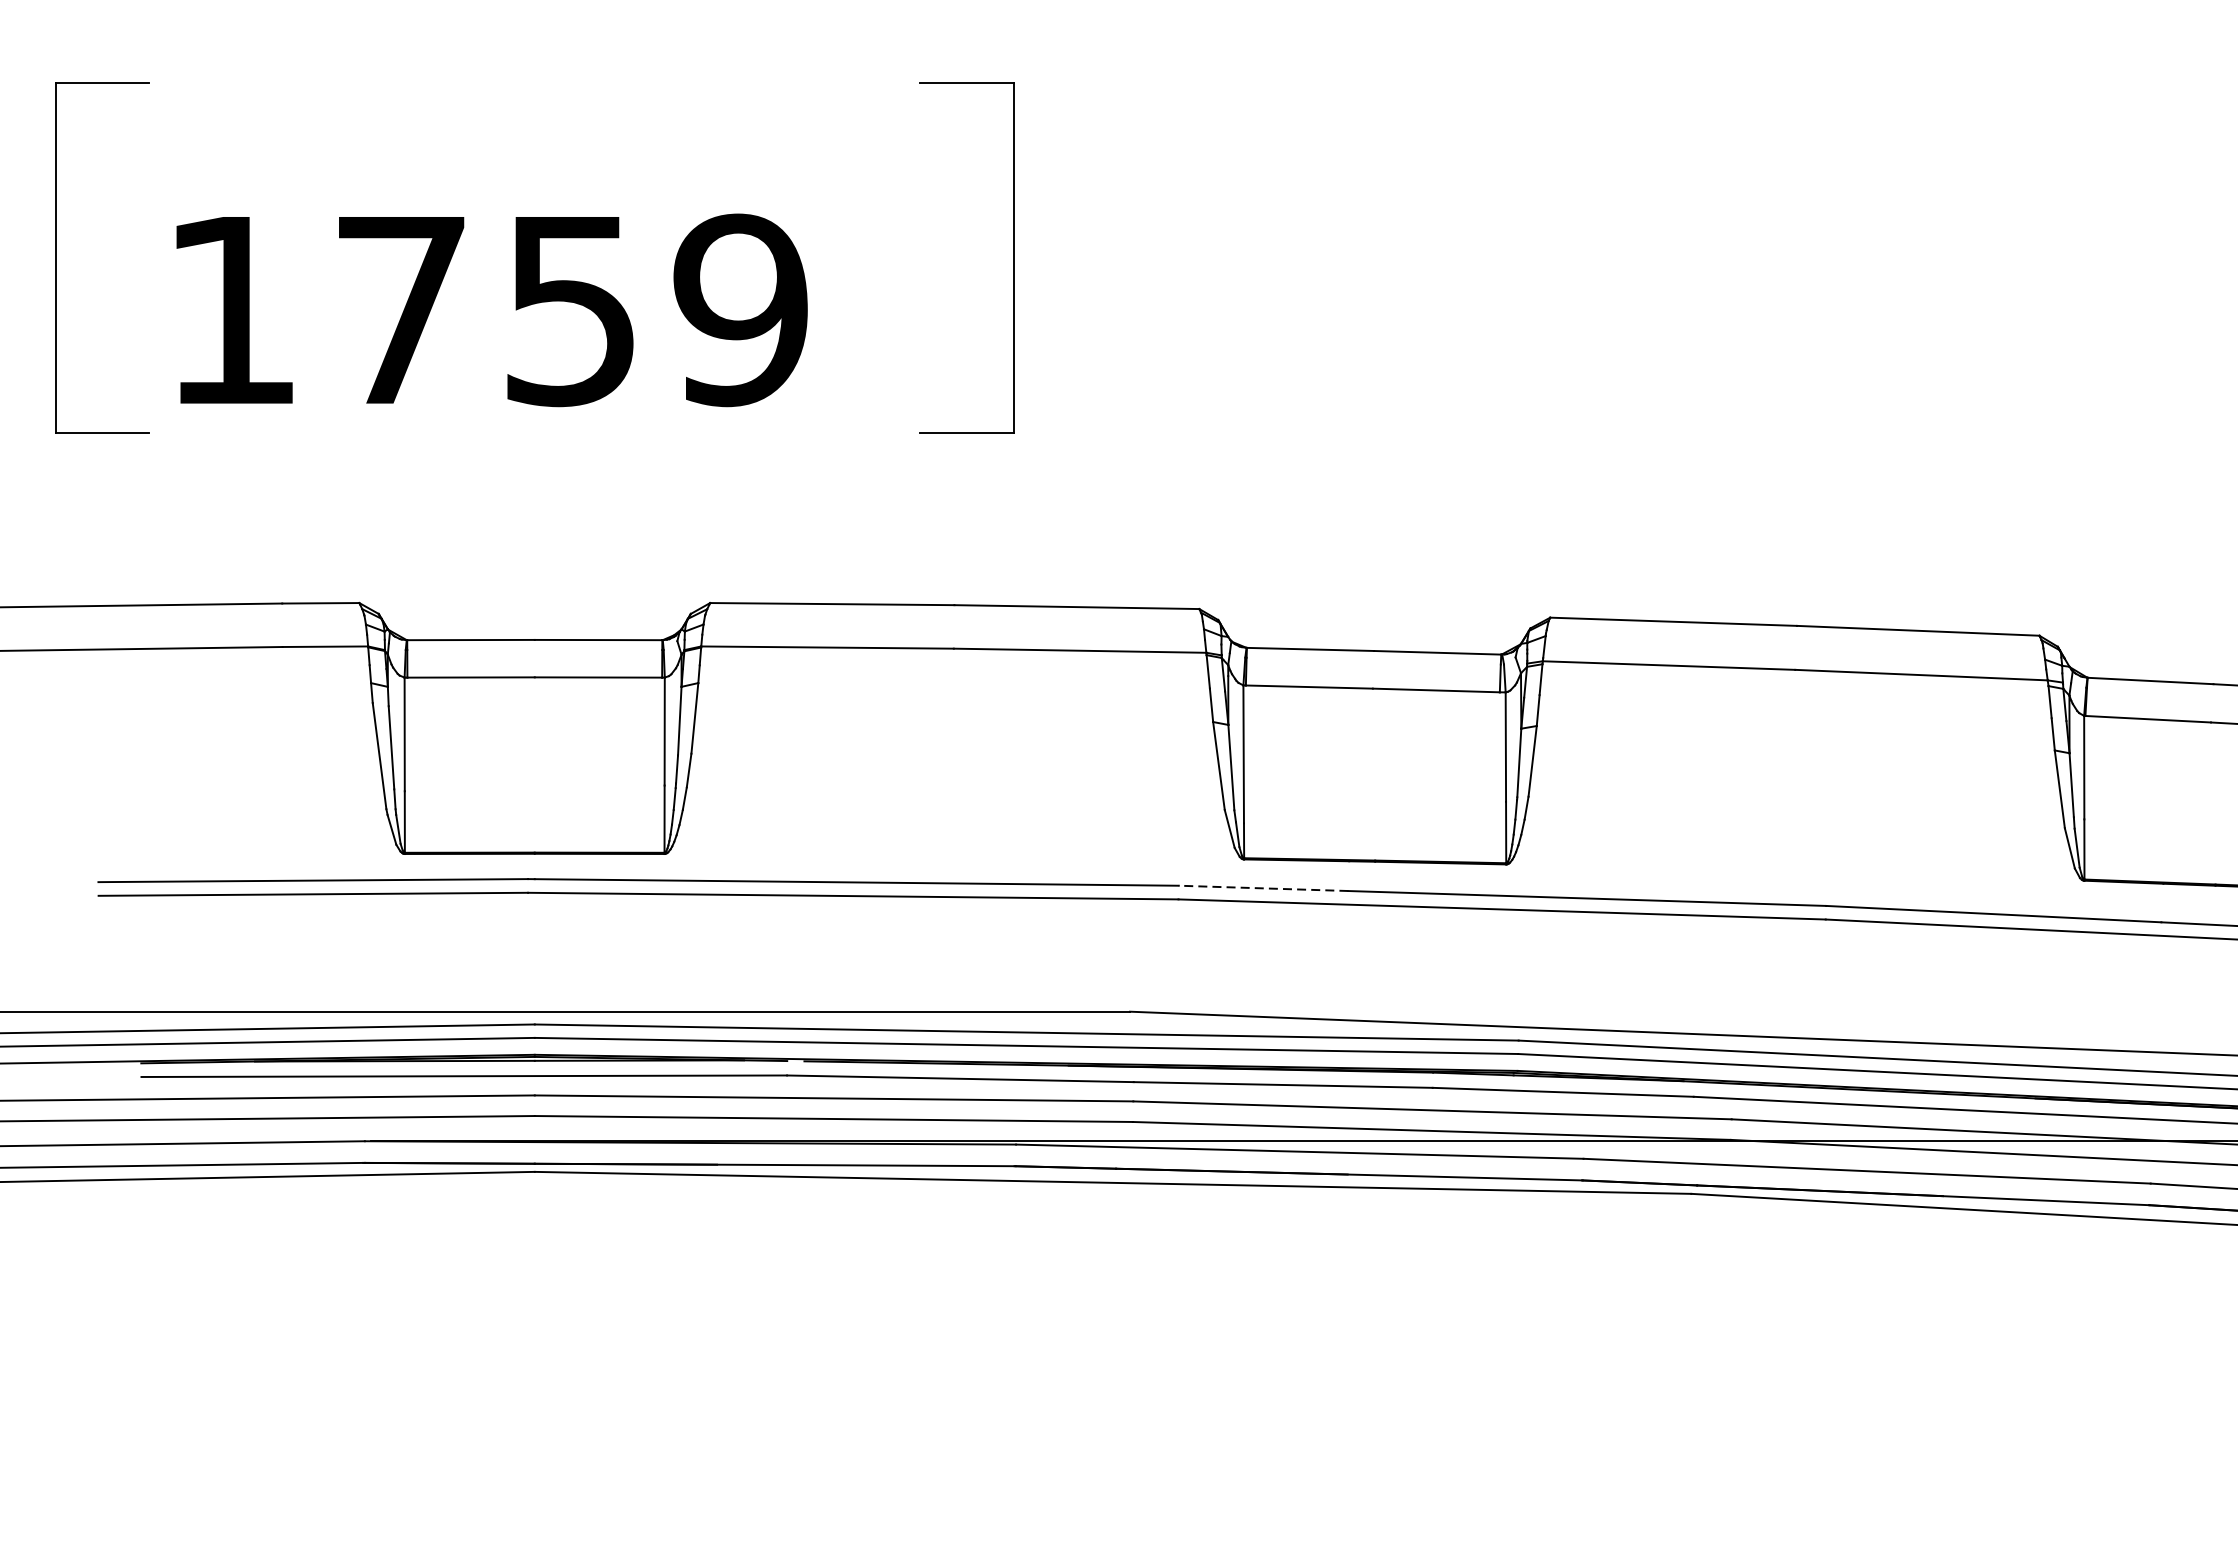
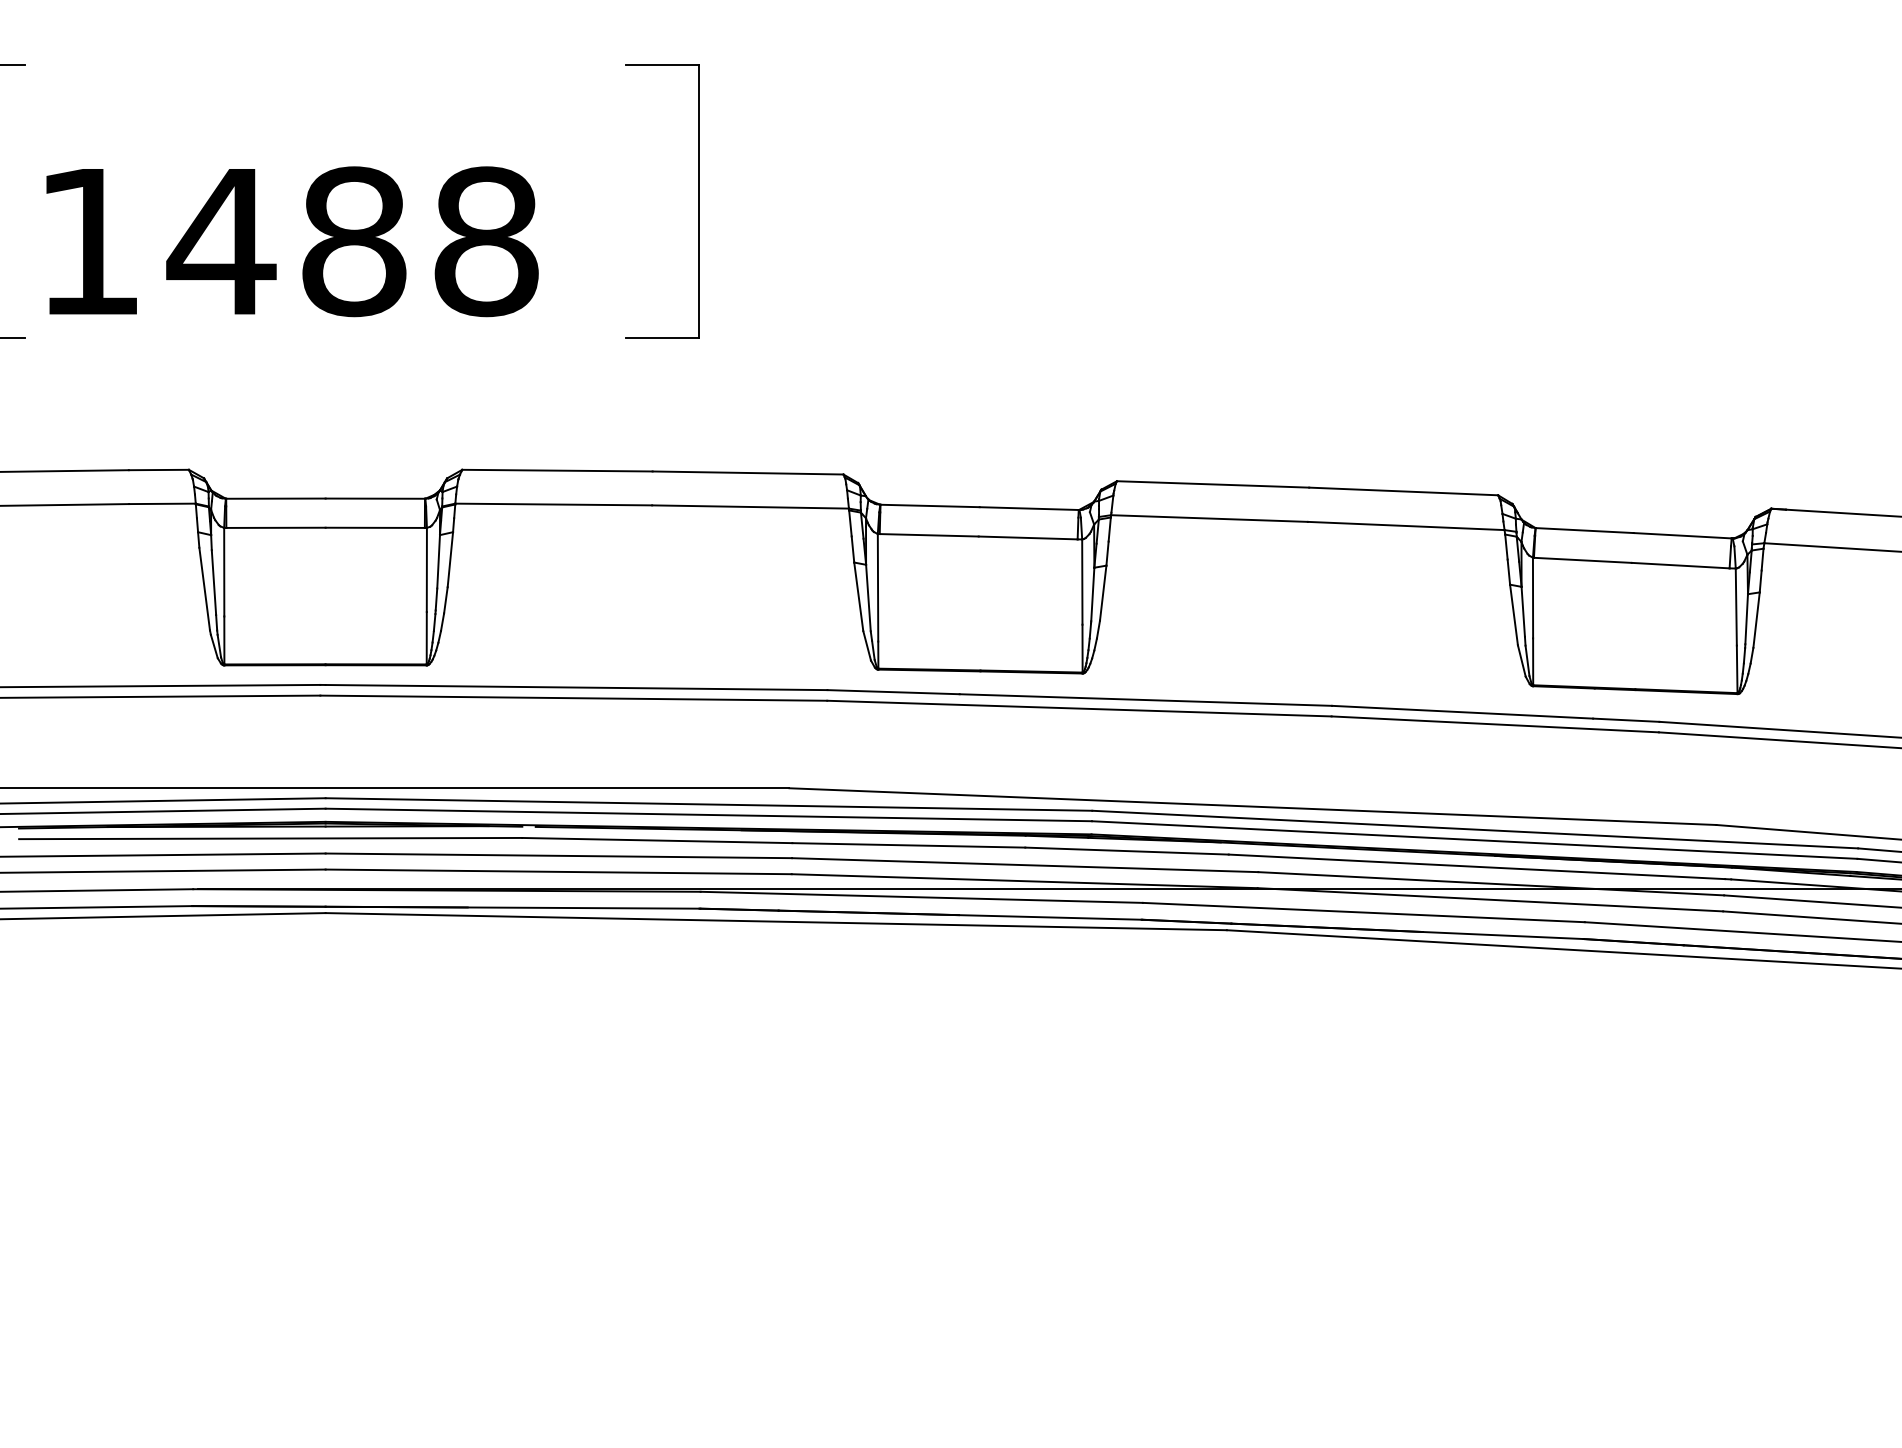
text: (569, 310) -> (352, 241), 1759 -> 1488
line: (1263, 888) -> (893, 692), dashed -> solid

